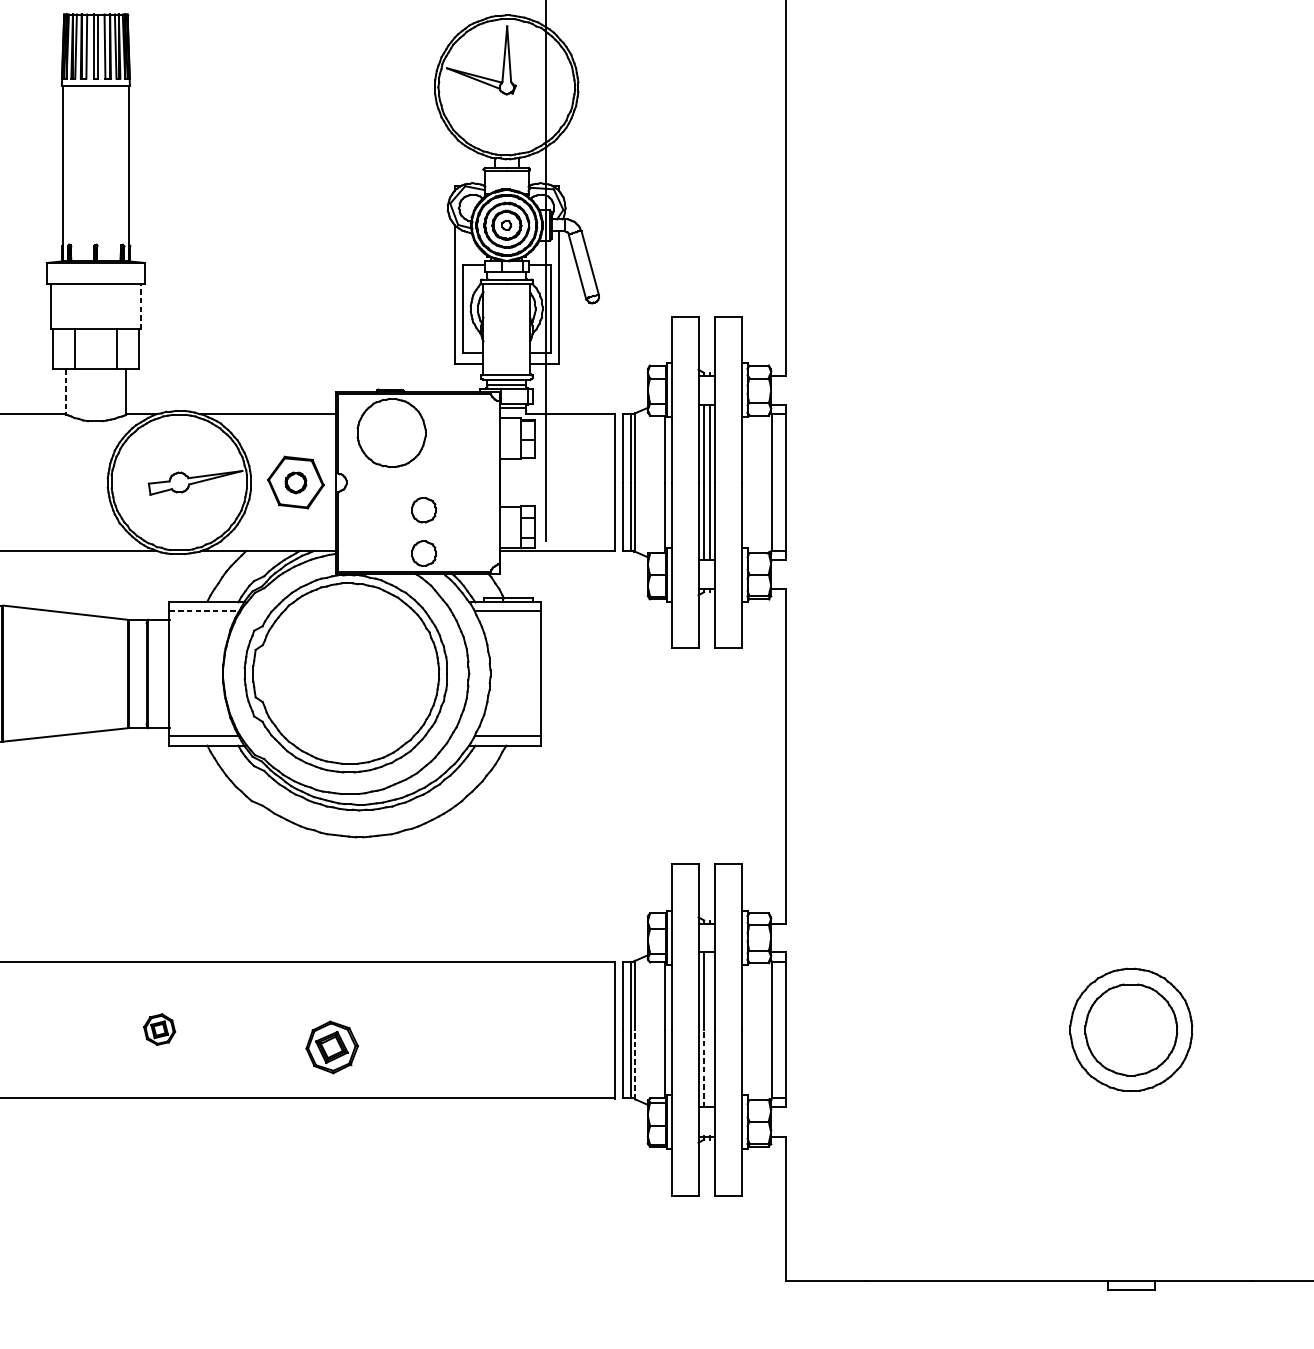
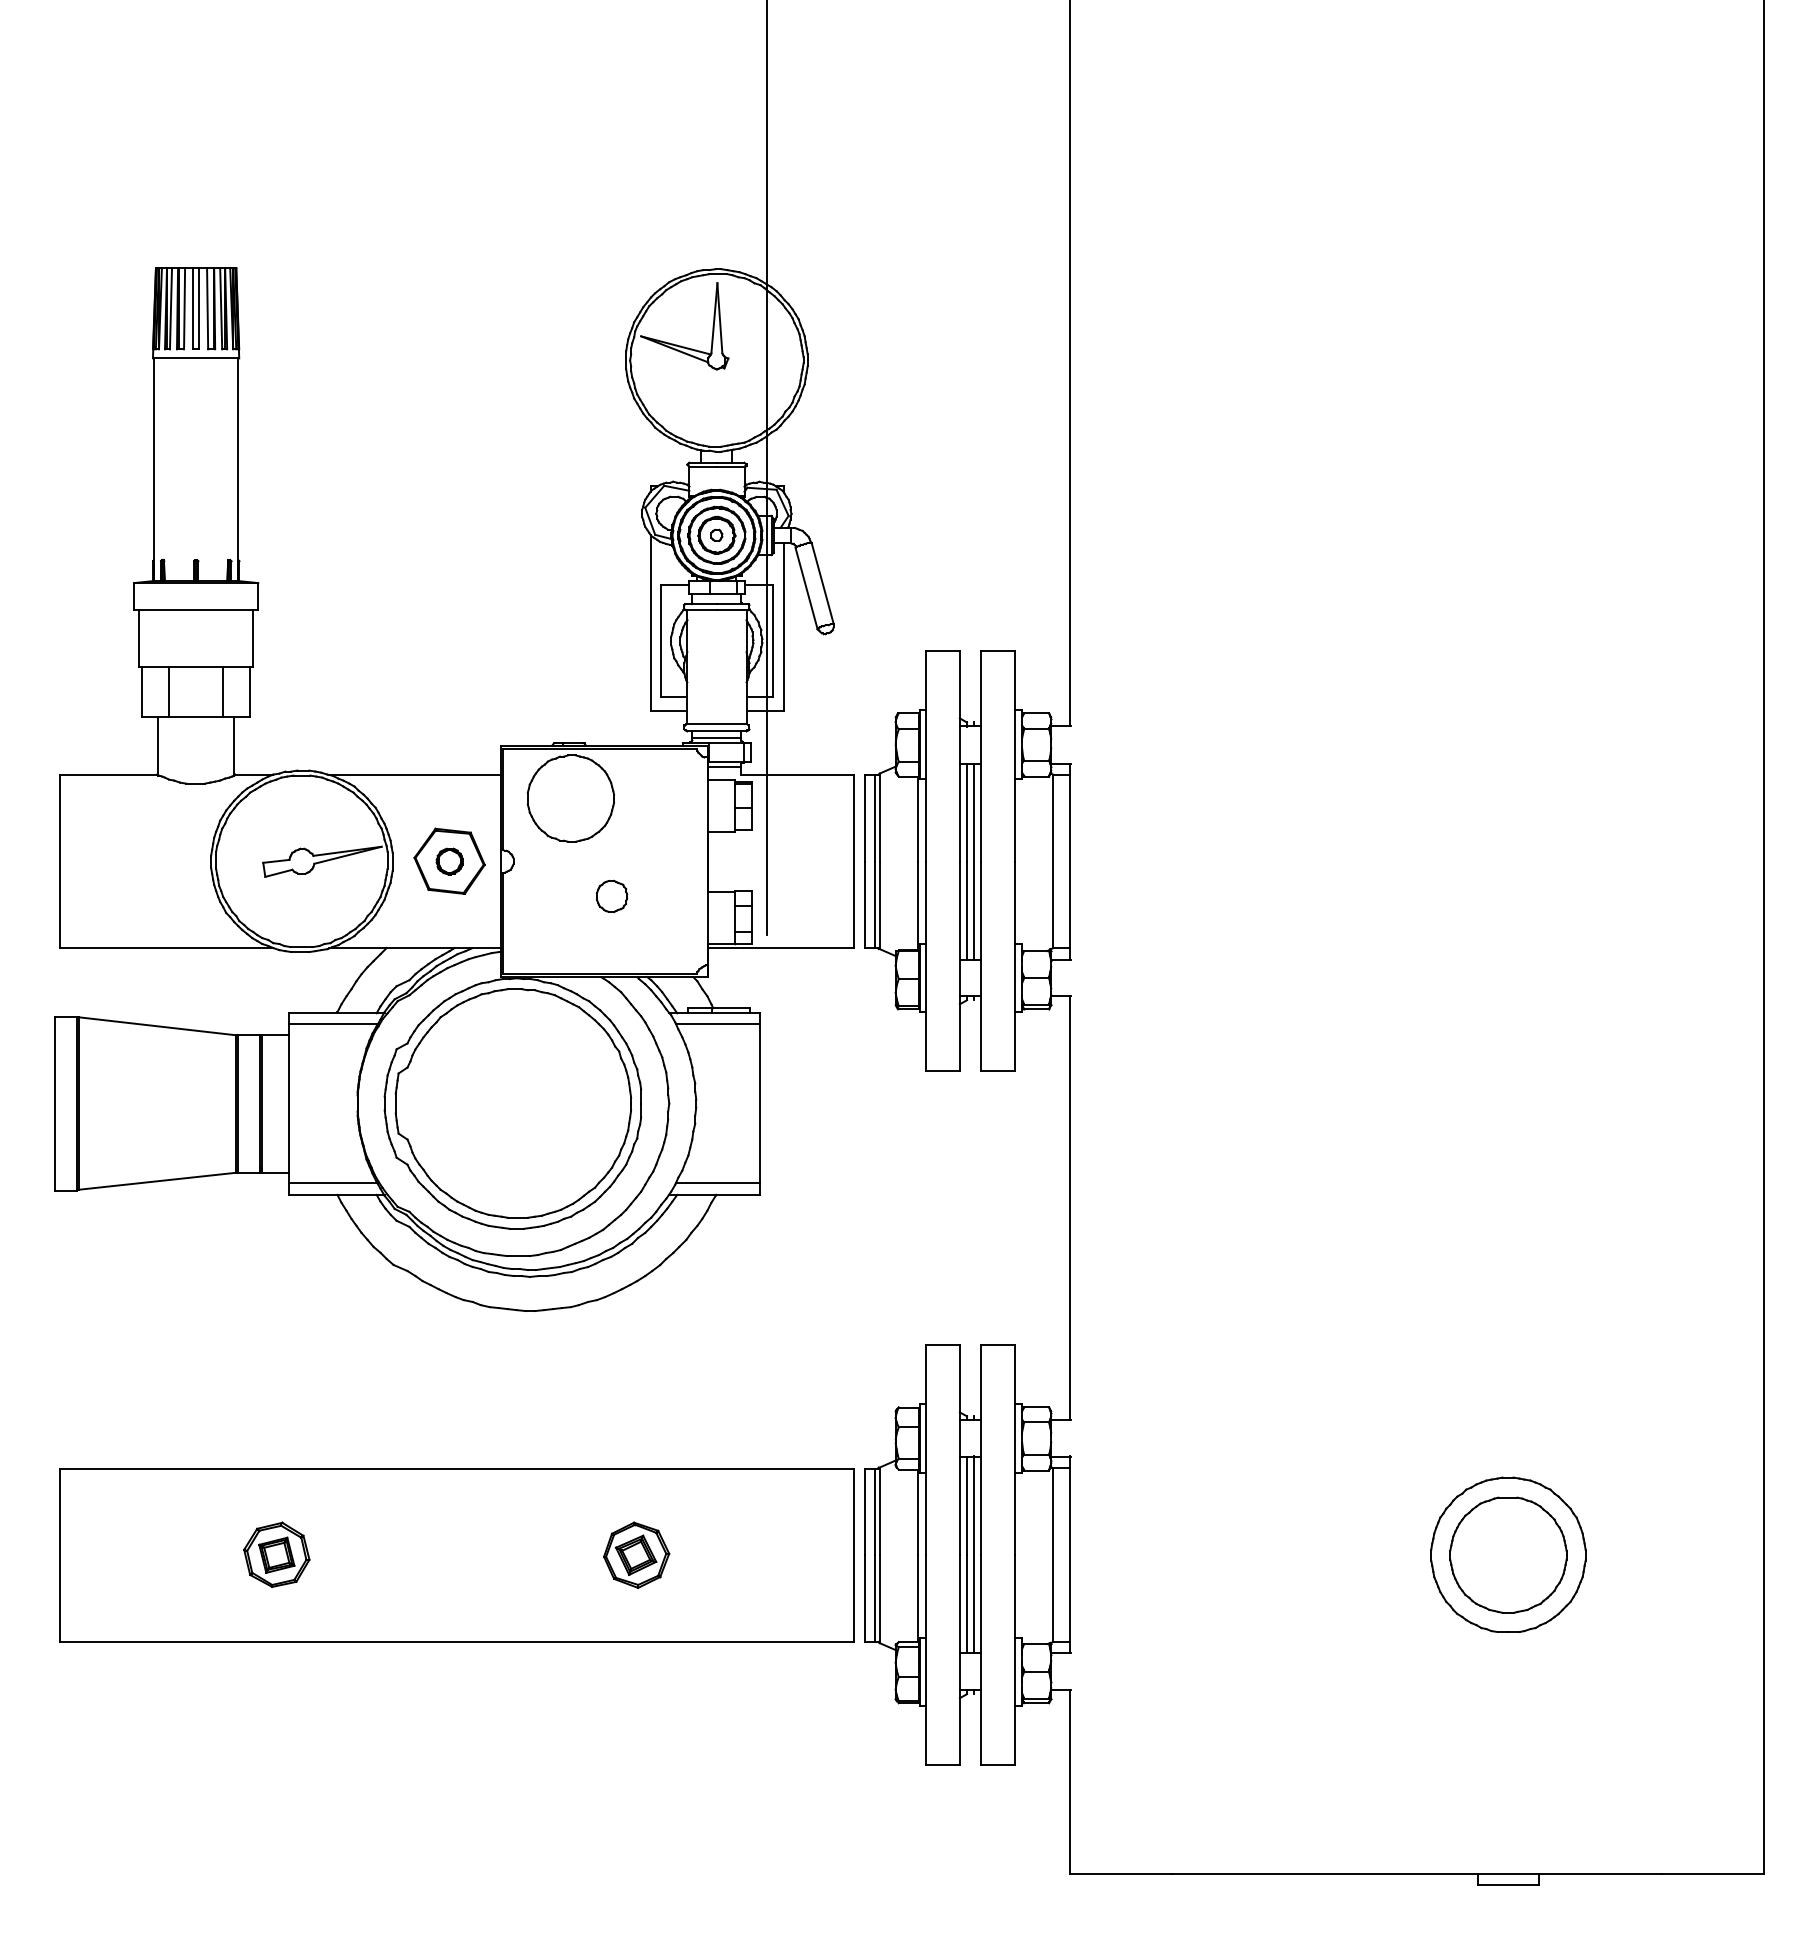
line: (141, 306) -> (253, 638), dashed -> solid
line: (65, 392) -> (157, 747), dashed -> solid
part: (424, 552) -> (612, 950), removed
line: (205, 611) -> (334, 1024), dashed -> solid
part: (159, 1029) -> (276, 1554), size x1.67
line: (709, 1029) -> (973, 1554), added
part: (332, 1046) -> (636, 1554), moved
line: (635, 1064) -> (879, 1598), dashed -> solid
line: (703, 1068) -> (966, 1603), dashed -> solid

